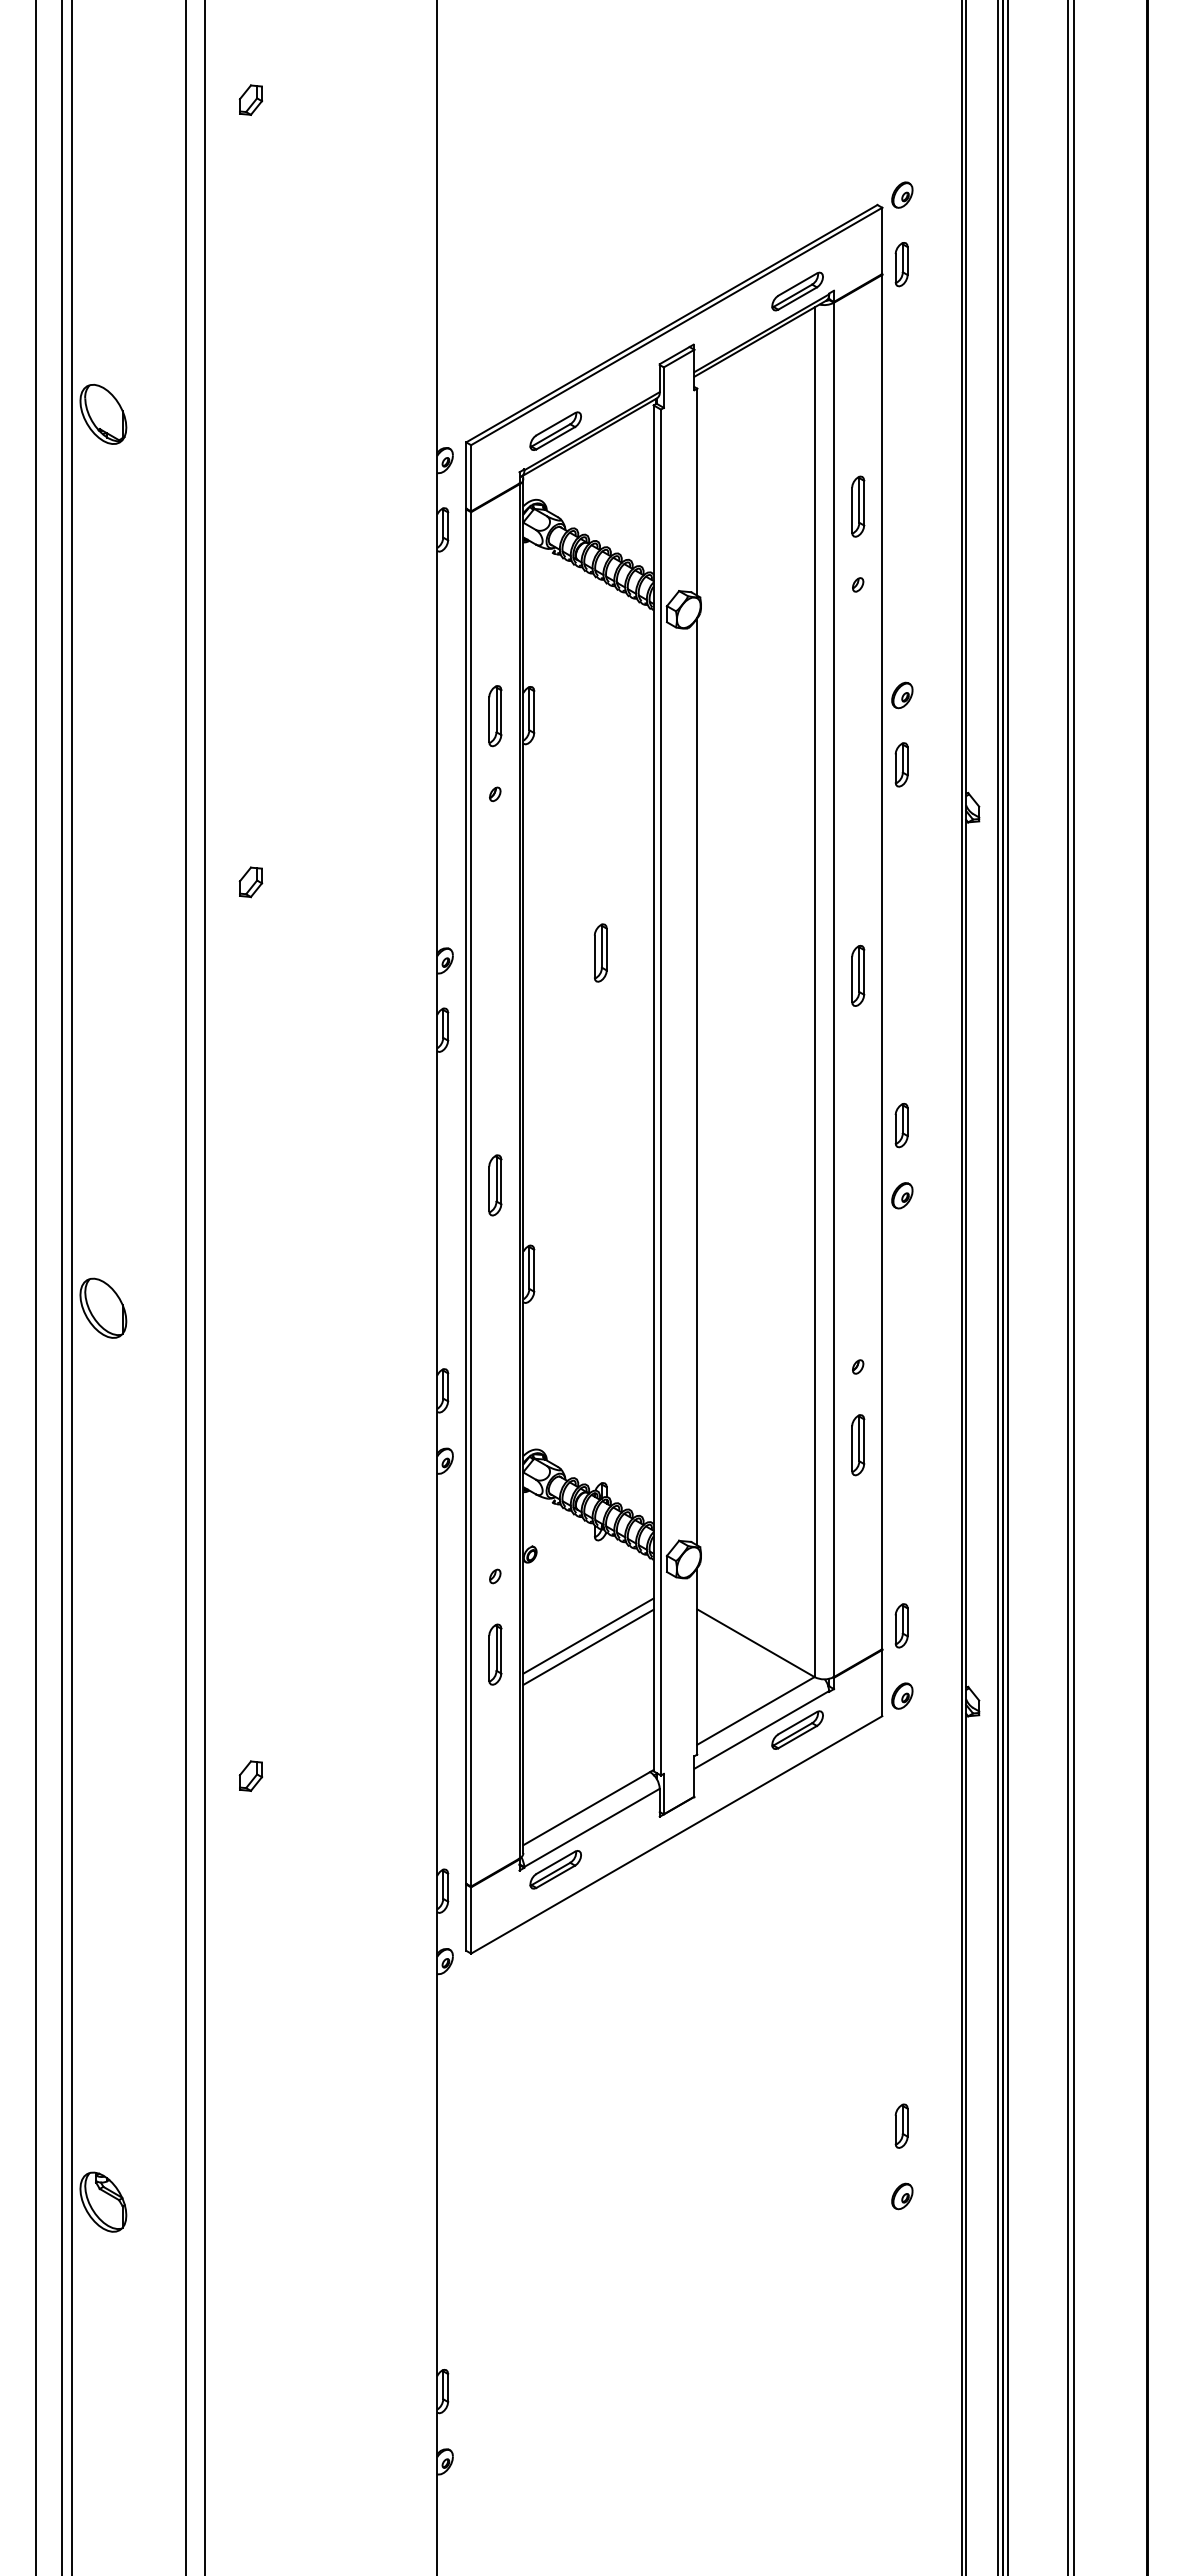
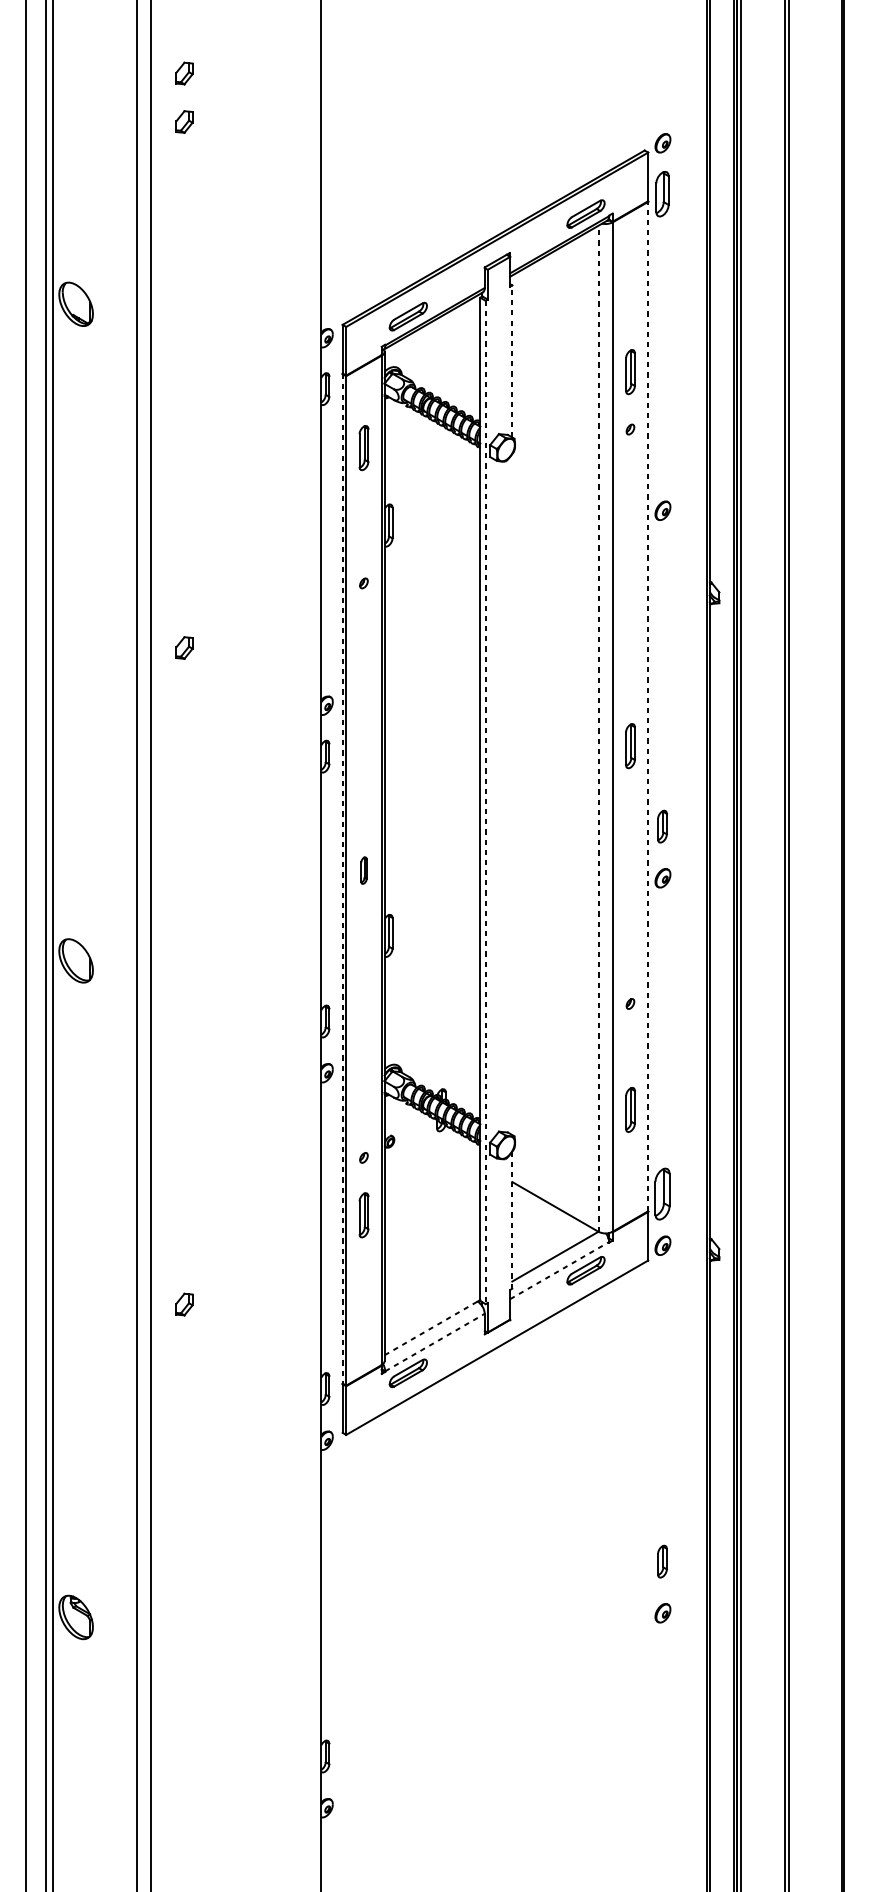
part: (250, 165) -> (184, 121), added
part: (901, 264) -> (662, 194), size x1.4
line: (697, 492) -> (512, 361), solid -> dashed
part: (495, 716) -> (364, 448), moved
part: (901, 764) -> (662, 561), removed
part: (600, 952) -> (441, 699), removed
line: (882, 961) -> (648, 706), solid -> dashed
part: (858, 975) -> (630, 745), moved
line: (814, 992) -> (598, 728), solid -> dashed
line: (697, 1081) -> (512, 794), removed
line: (661, 1092) -> (486, 802), solid -> dashed
part: (495, 1185) -> (364, 870), size x0.6
line: (466, 1197) -> (342, 879), solid -> dashed
part: (858, 1445) -> (630, 1110), moved
part: (901, 1625) -> (662, 1193), size x1.6
line: (588, 1635) -> (432, 1201), removed
line: (588, 1646) -> (432, 1209), removed
line: (697, 1660) -> (512, 1219), solid -> dashed
line: (761, 1729) -> (559, 1270), solid -> dashed
line: (587, 1808) -> (431, 1328), solid -> dashed
line: (592, 1827) -> (435, 1342), solid -> dashed

